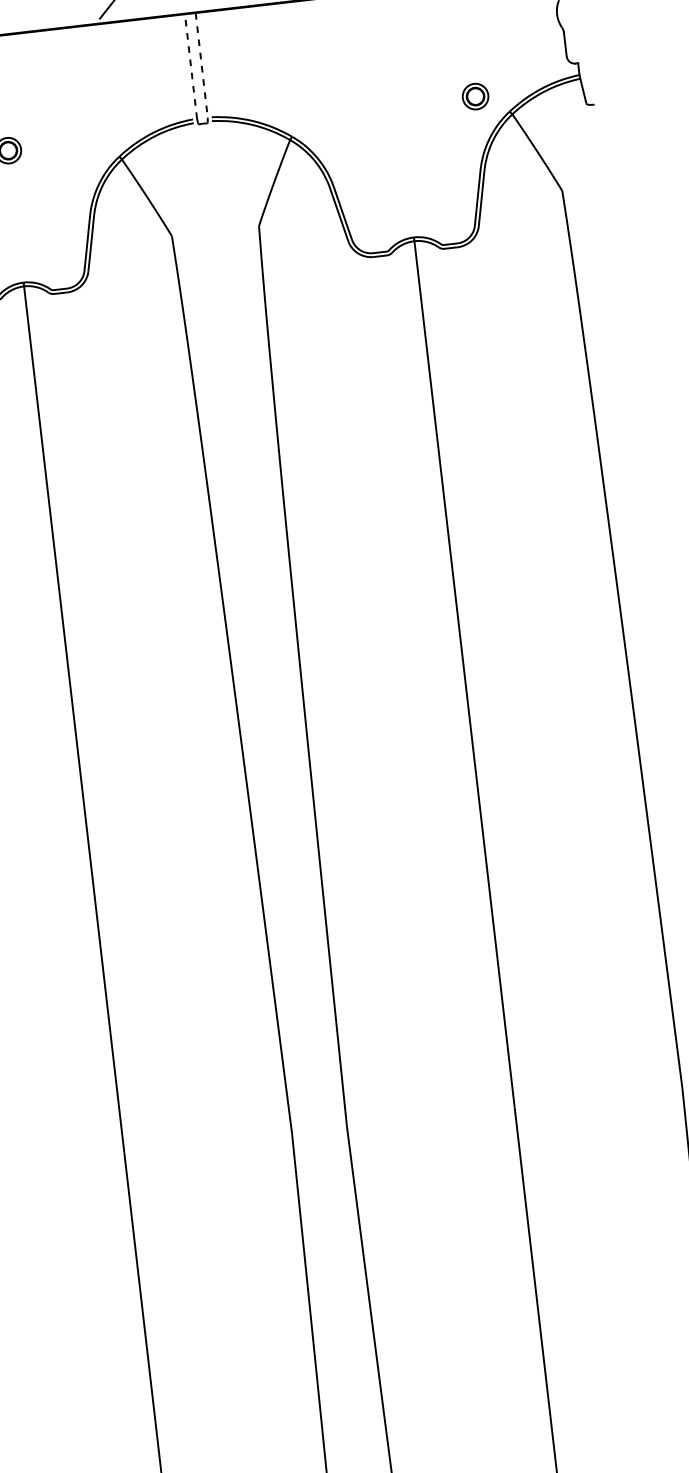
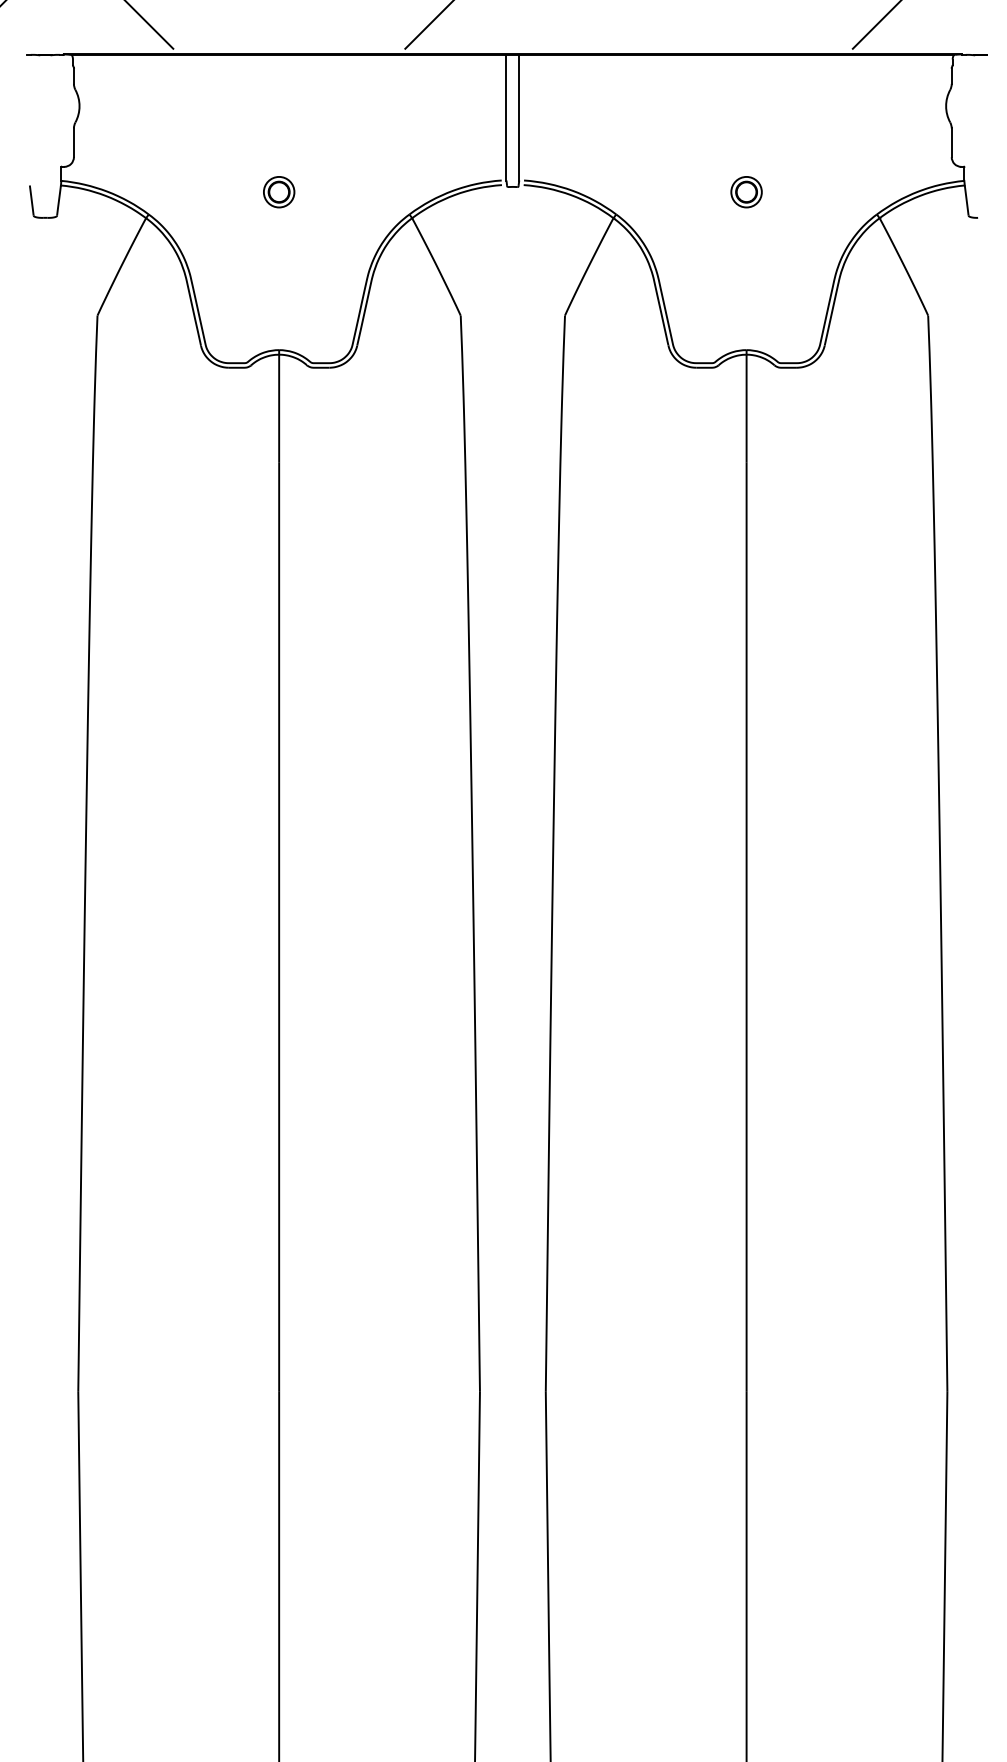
line: (201, 65) -> (519, 117), dashed -> solid
line: (191, 66) -> (506, 117), dashed -> solid
part: (475, 96) -> (746, 192), moved

